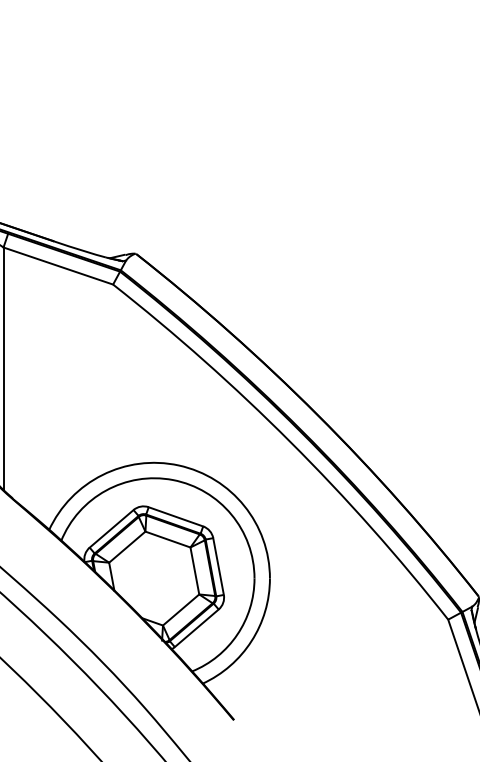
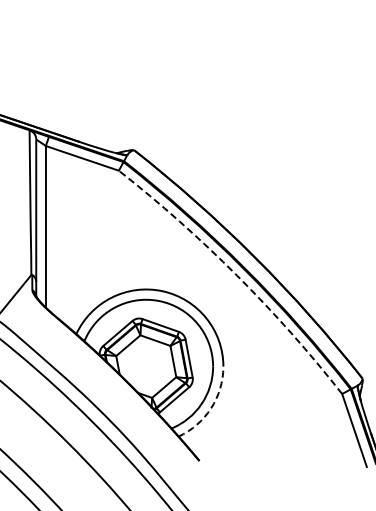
arc: (291, 441) -> (237, 275), solid -> dashed
arc: (252, 641) -> (211, 408), solid -> dashed

